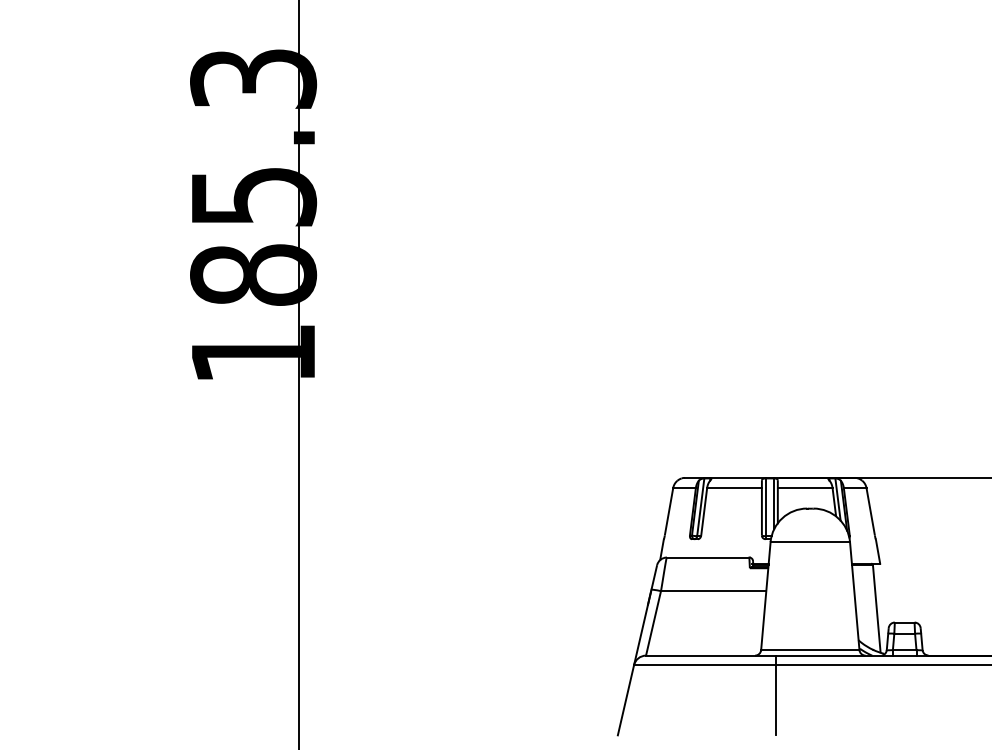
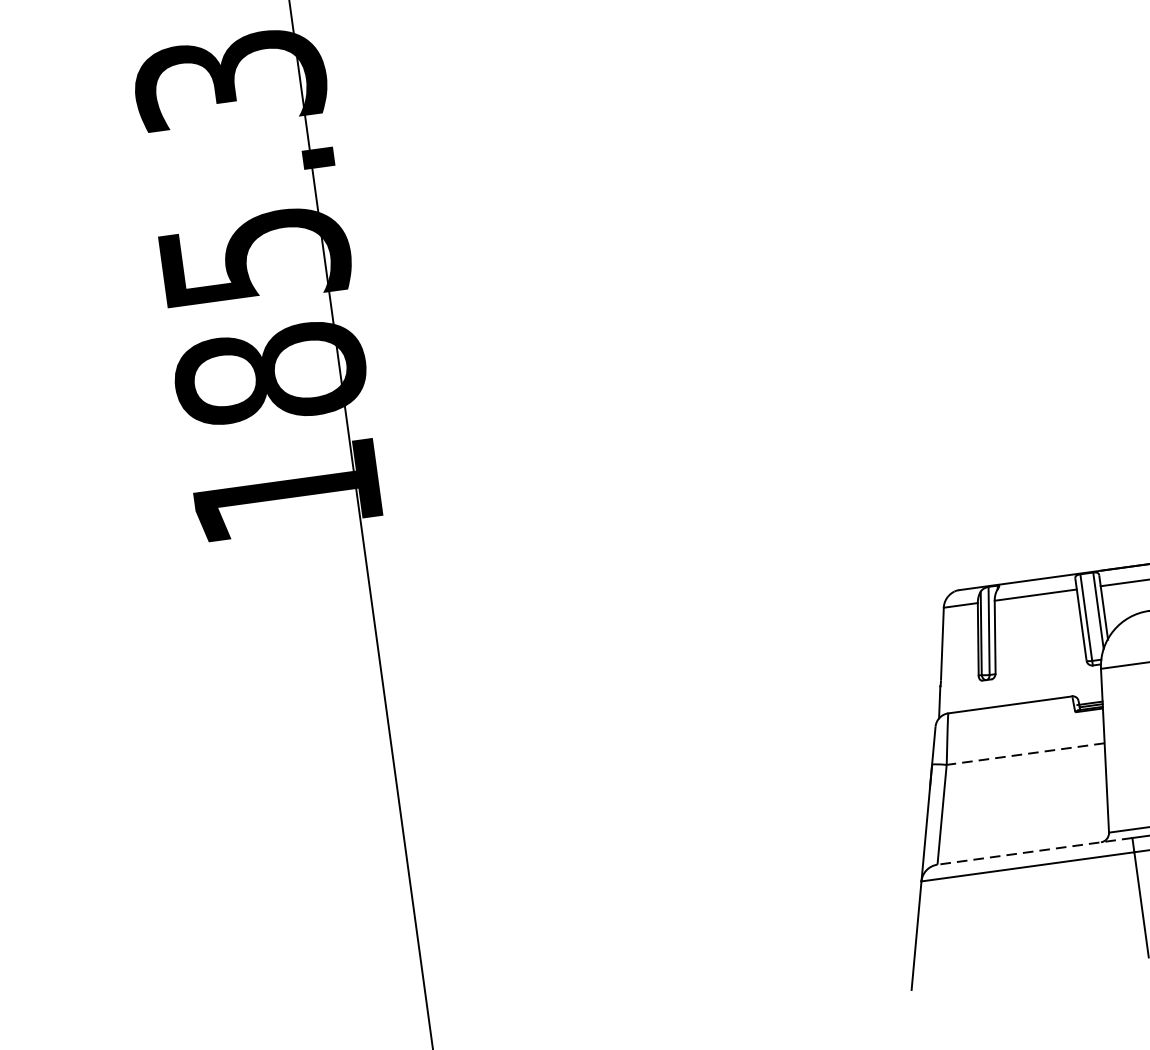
line: (713, 591) -> (1025, 754), solid -> dashed
line: (711, 655) -> (1035, 851), solid -> dashed

